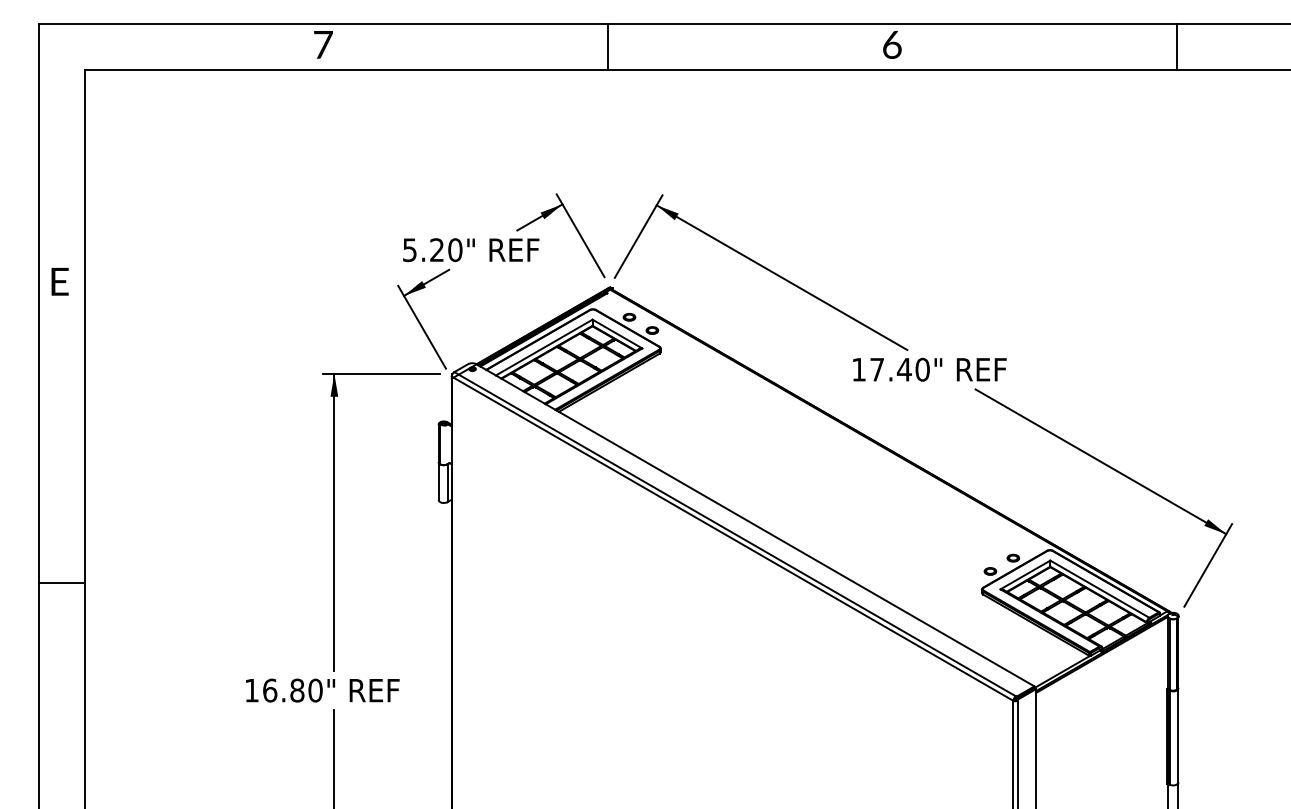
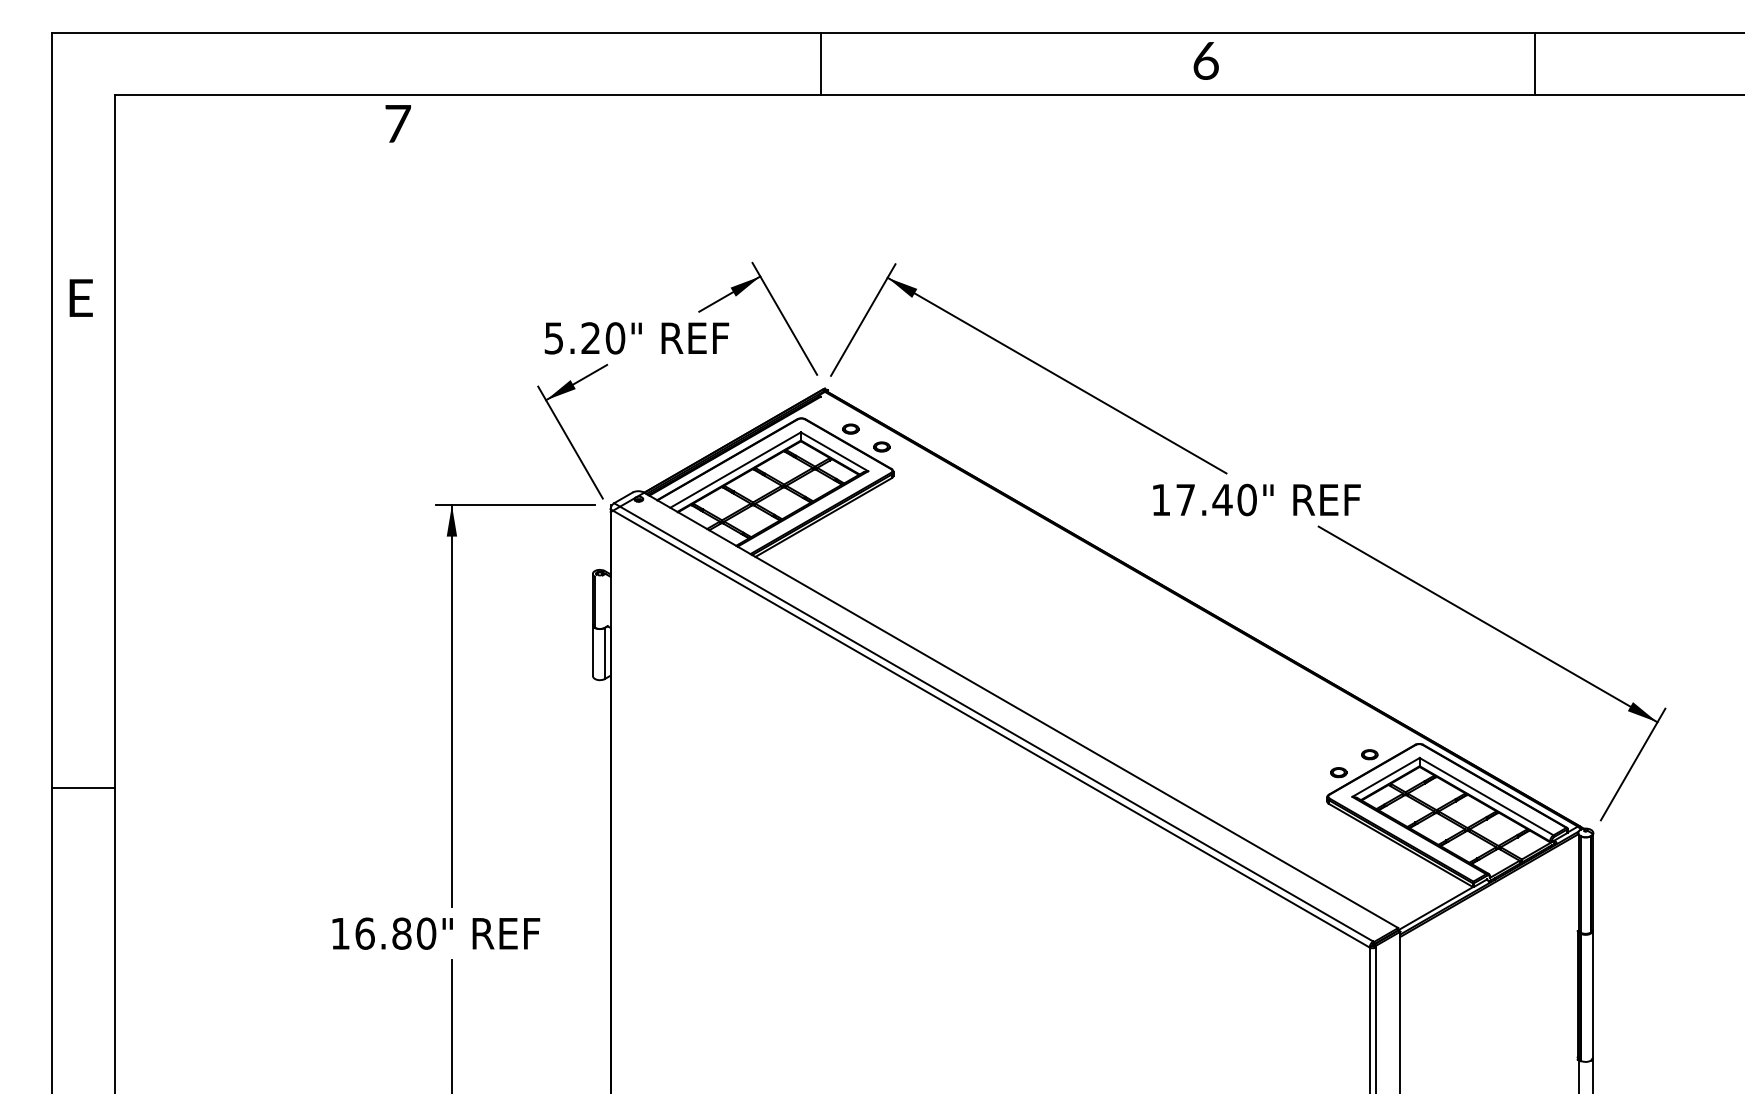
text: (322, 44) -> (397, 123), moved
line: (1176, 46) -> (1535, 63), moved
text: (59, 281) -> (80, 297), moved

